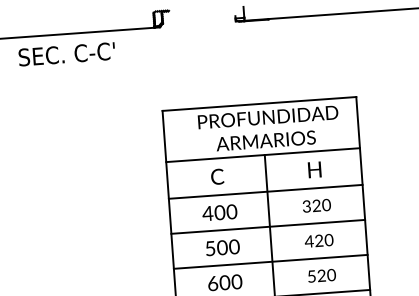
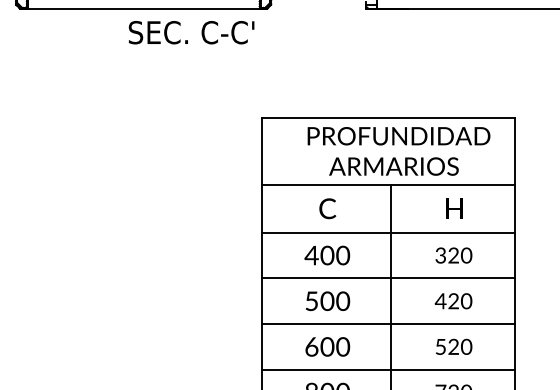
text: (66, 54) -> (191, 32), moved

